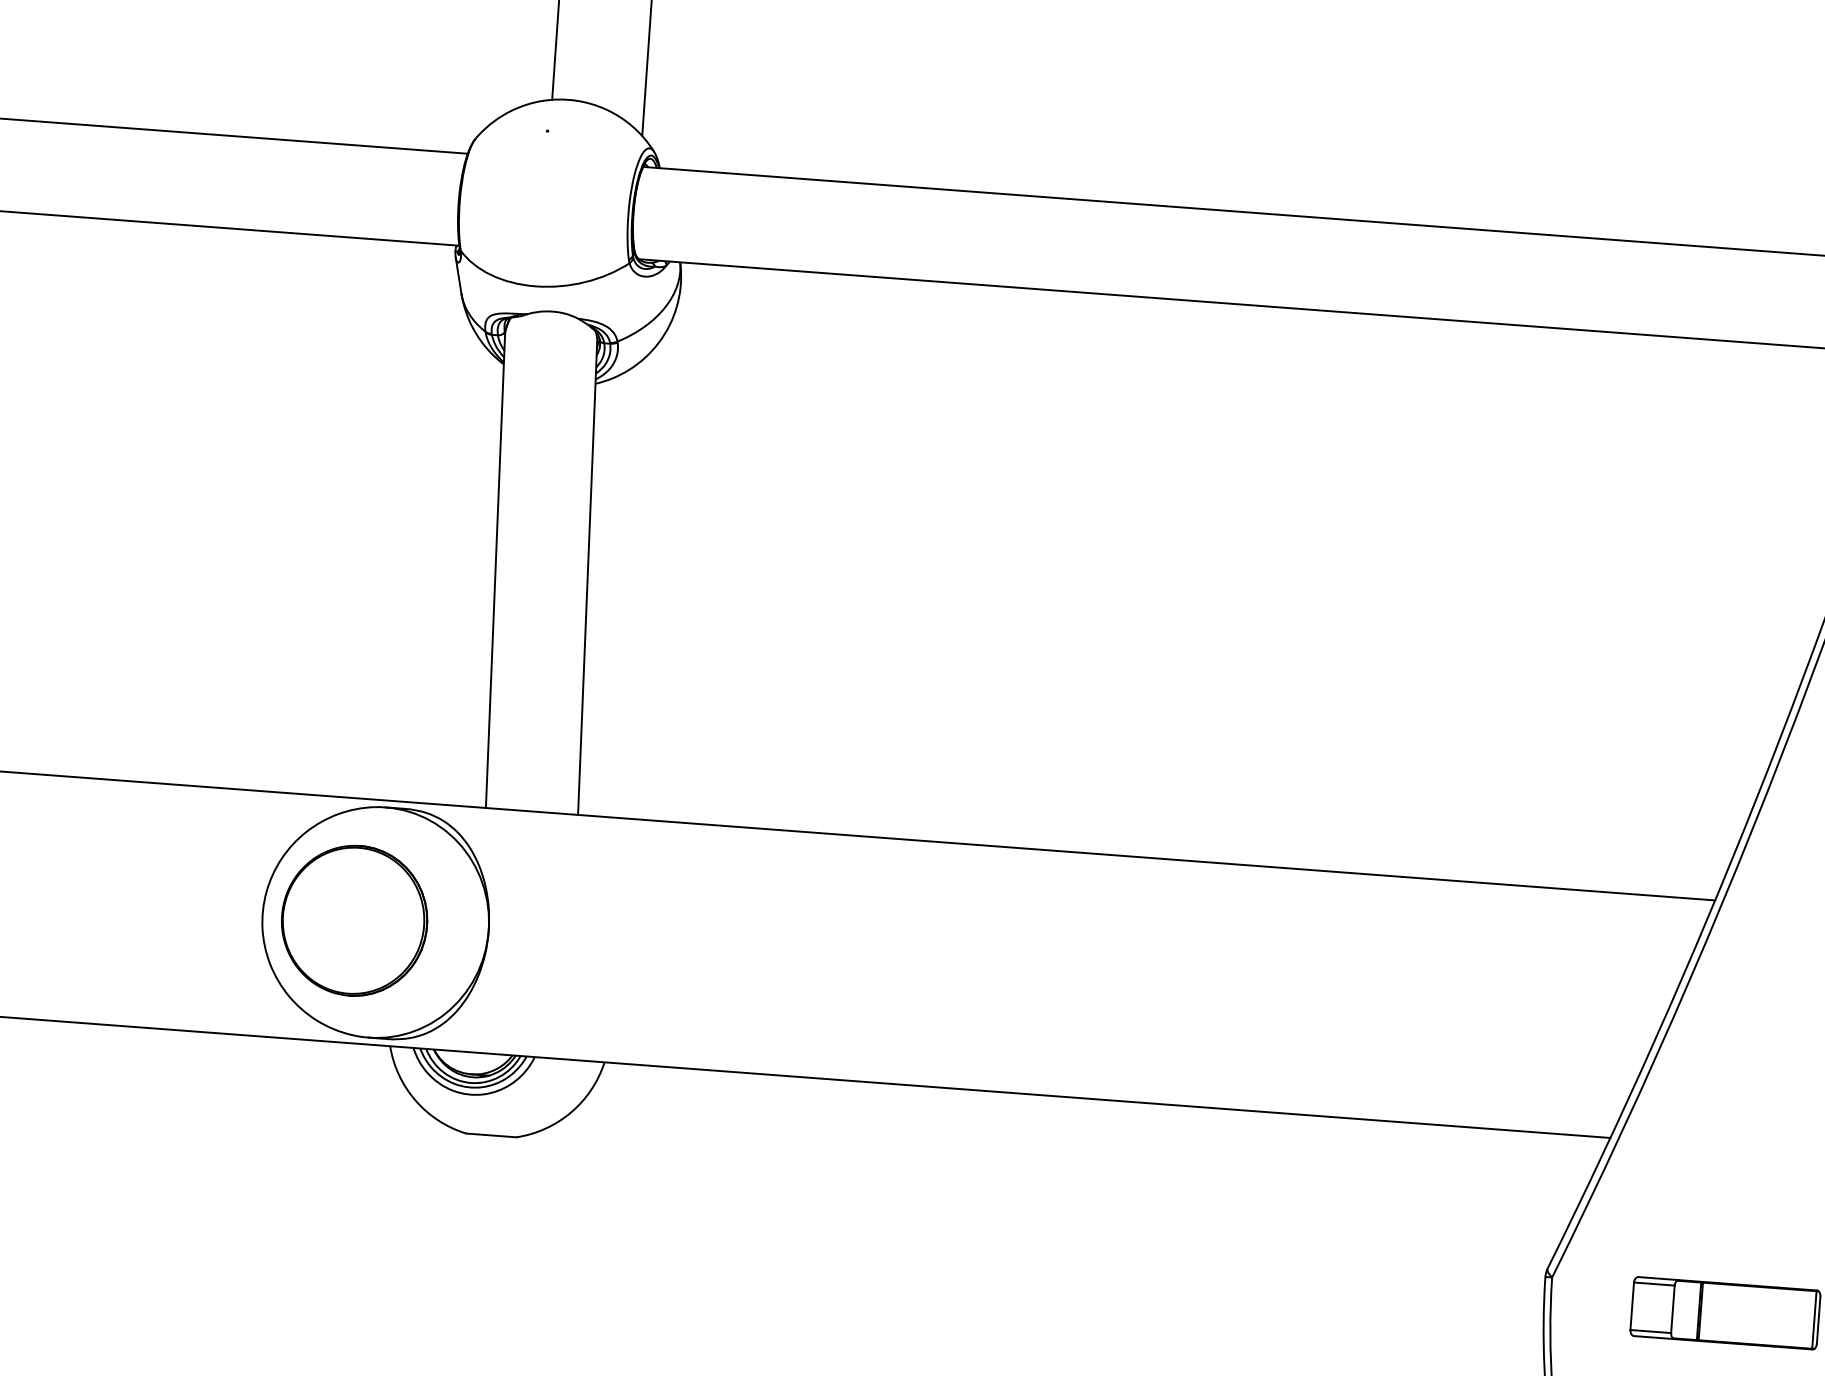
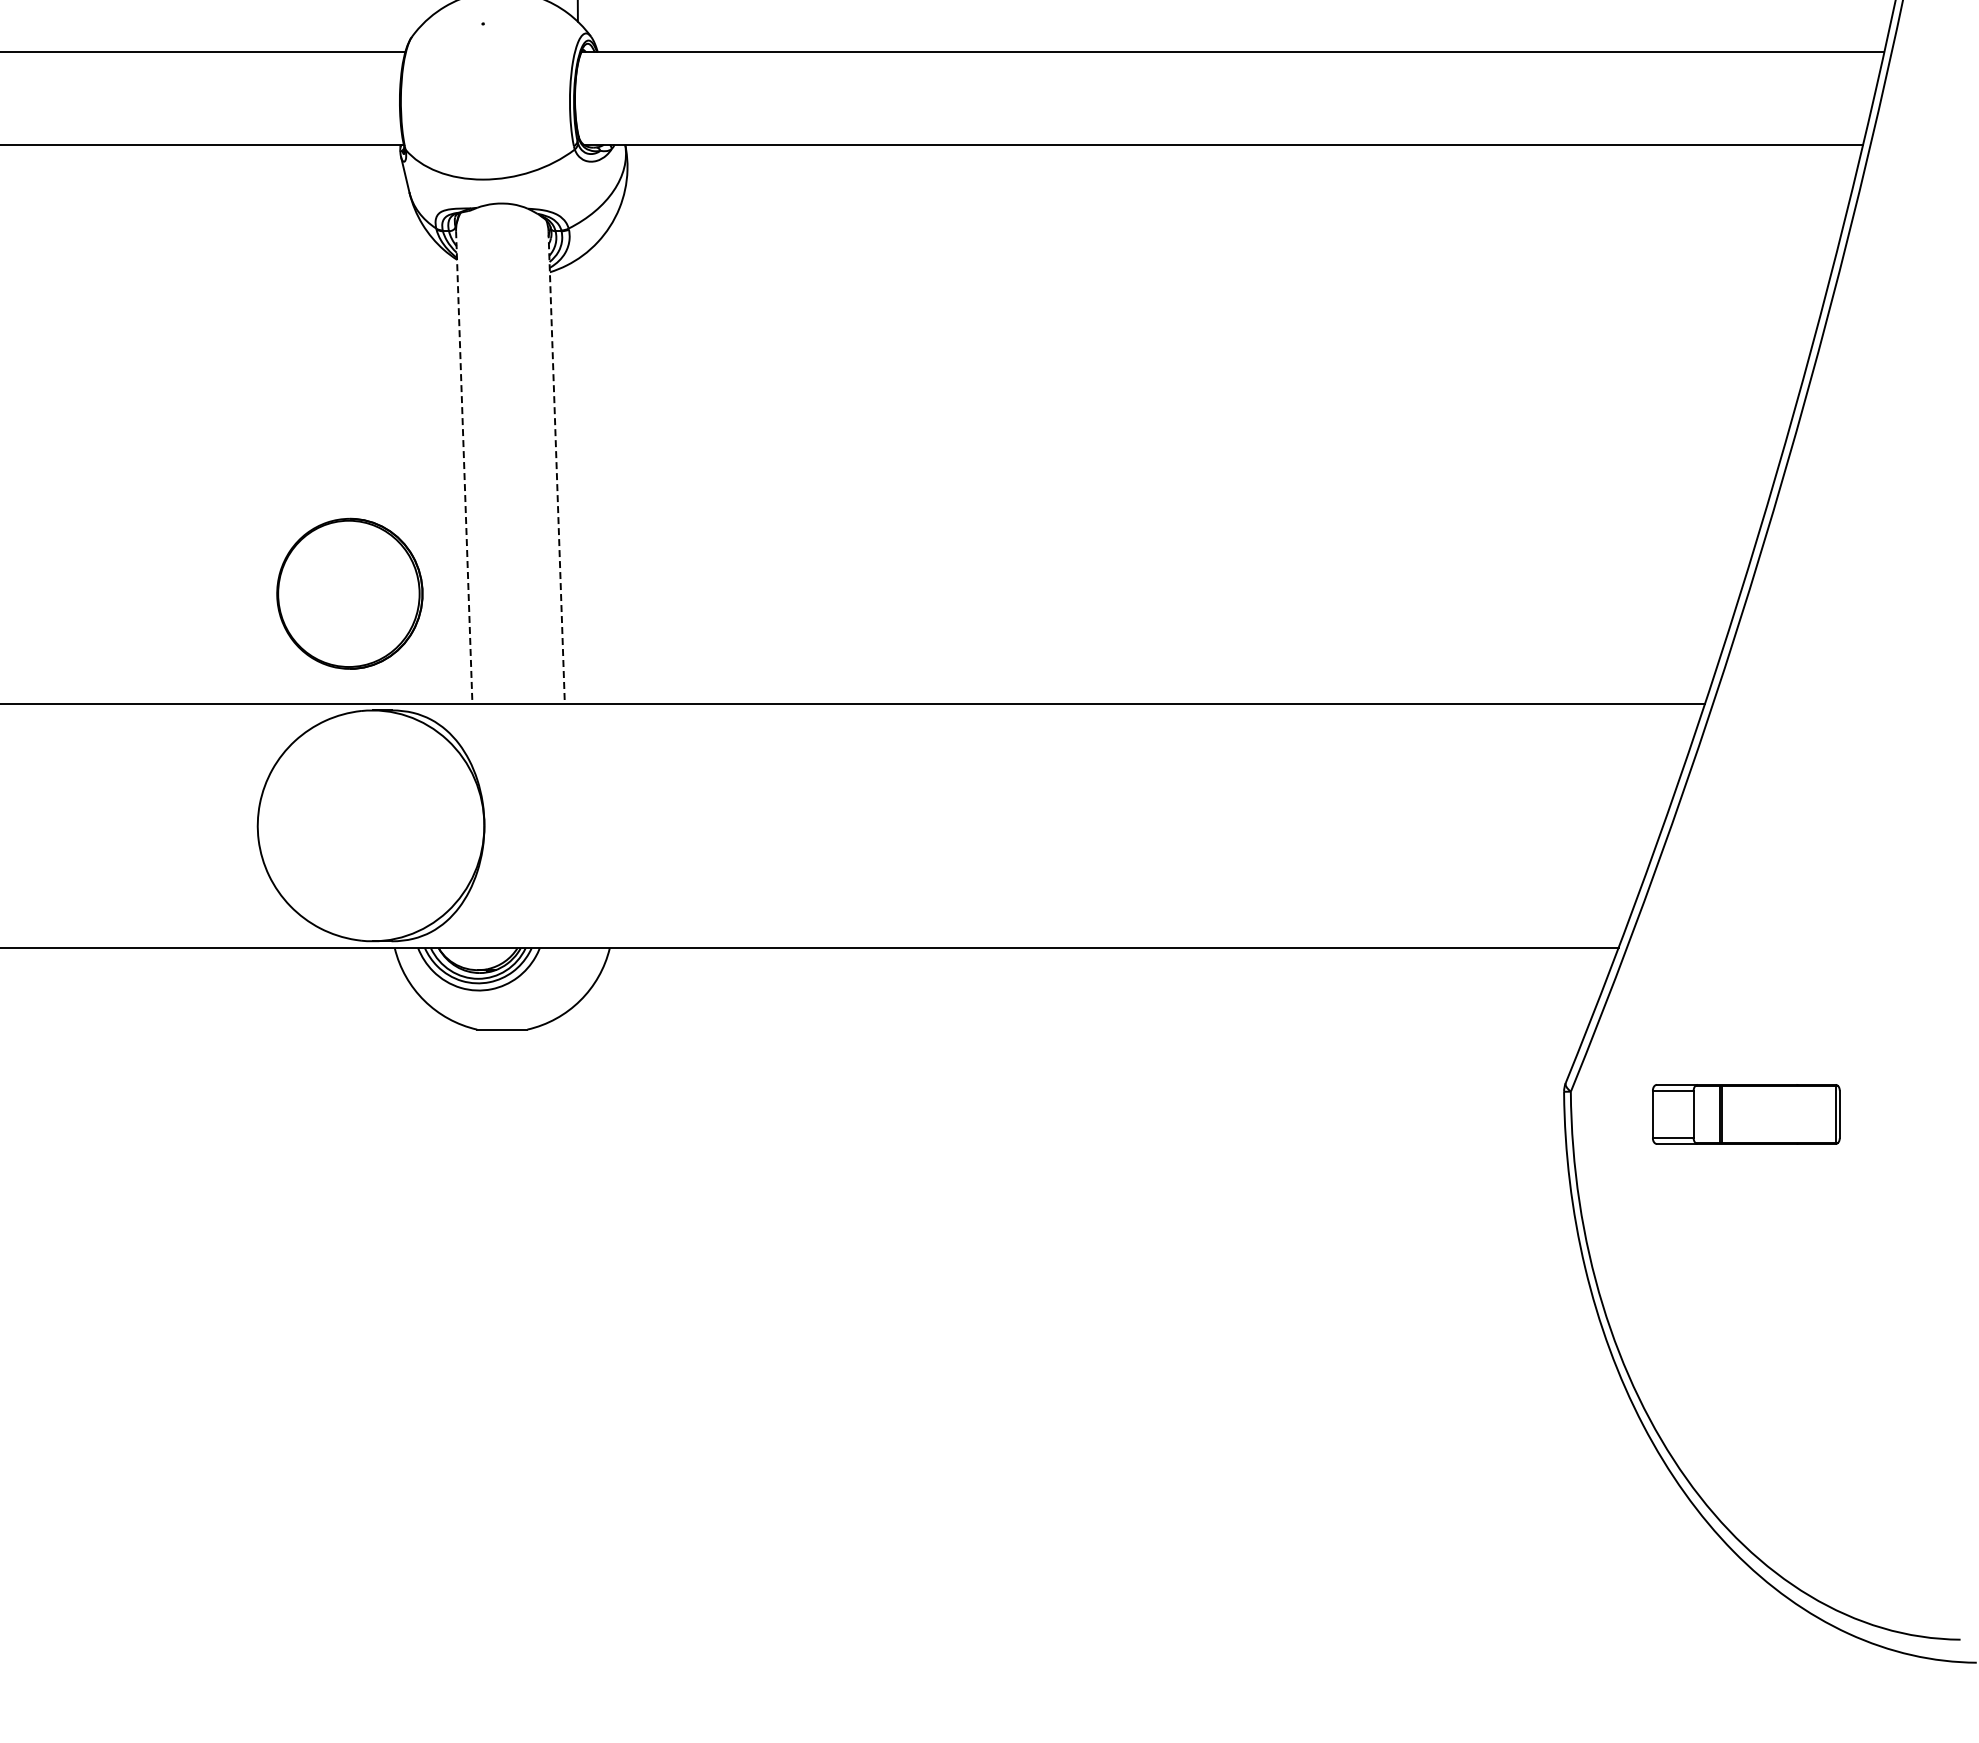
line: (495, 572) -> (464, 467), solid -> dashed
line: (587, 578) -> (556, 467), solid -> dashed
part: (354, 920) -> (349, 593), moved

